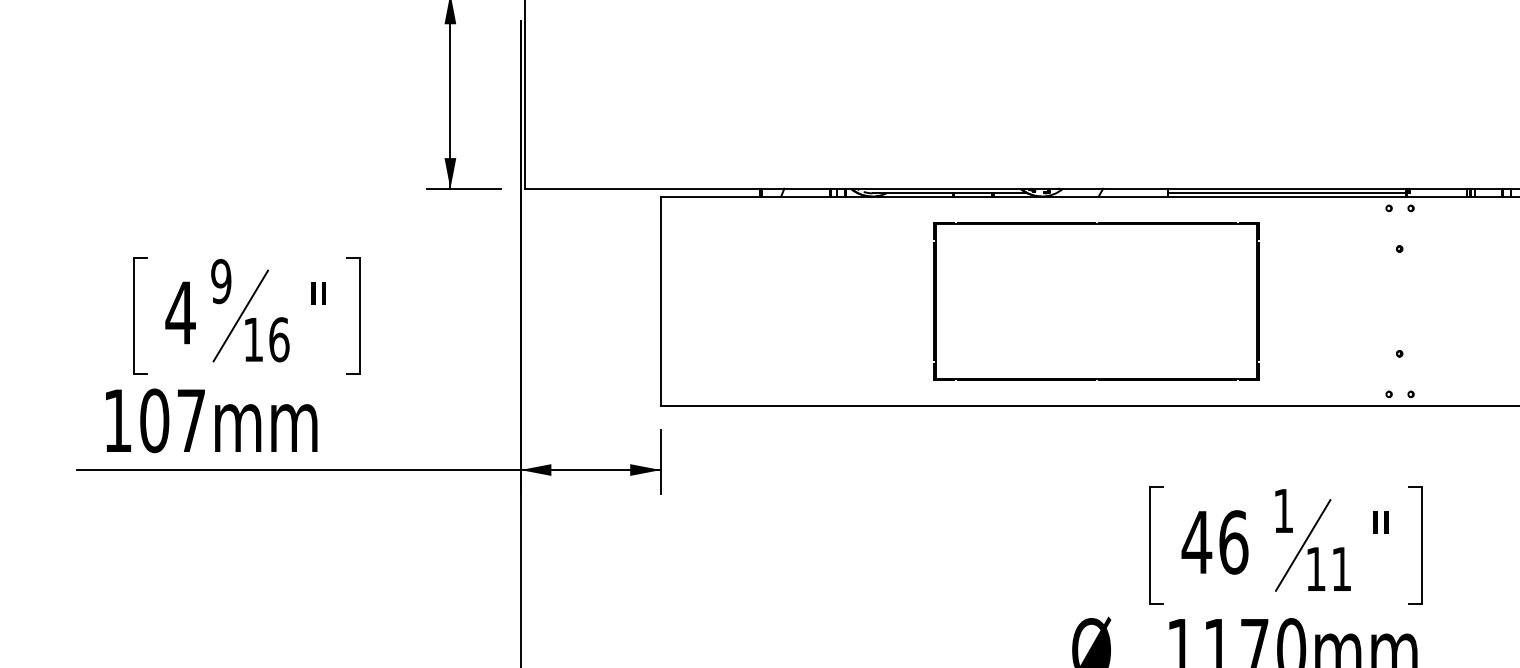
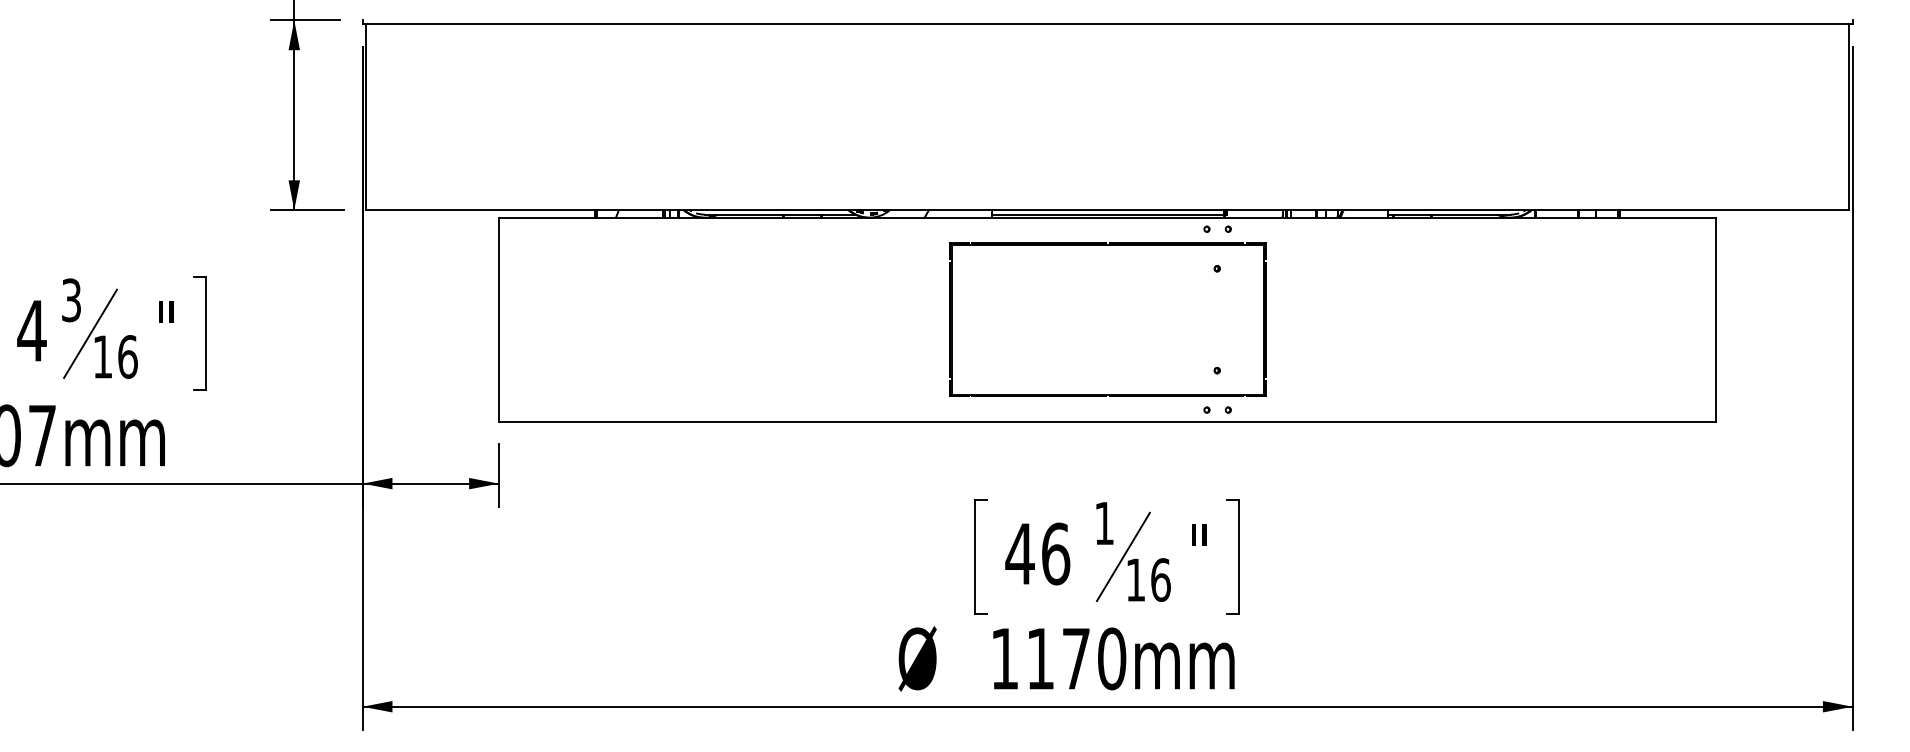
text: (221, 281) -> (71, 300), 9 -> 3
part: (1096, 301) -> (1107, 319), moved
text: (1341, 569) -> (1160, 580), 11 -> 16

